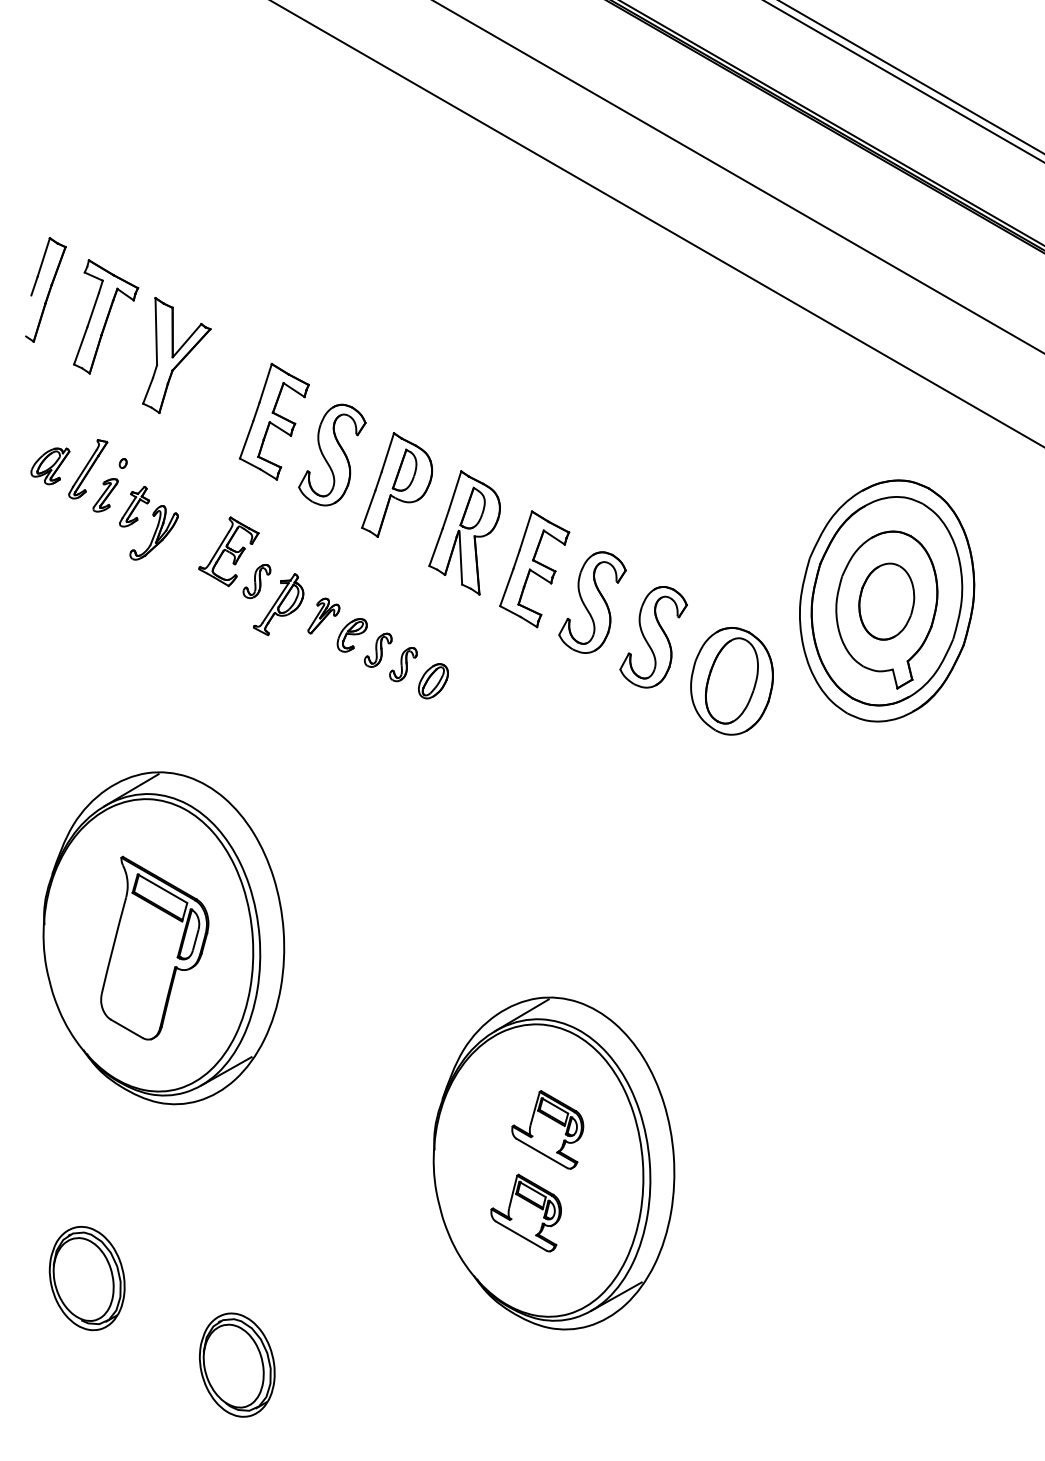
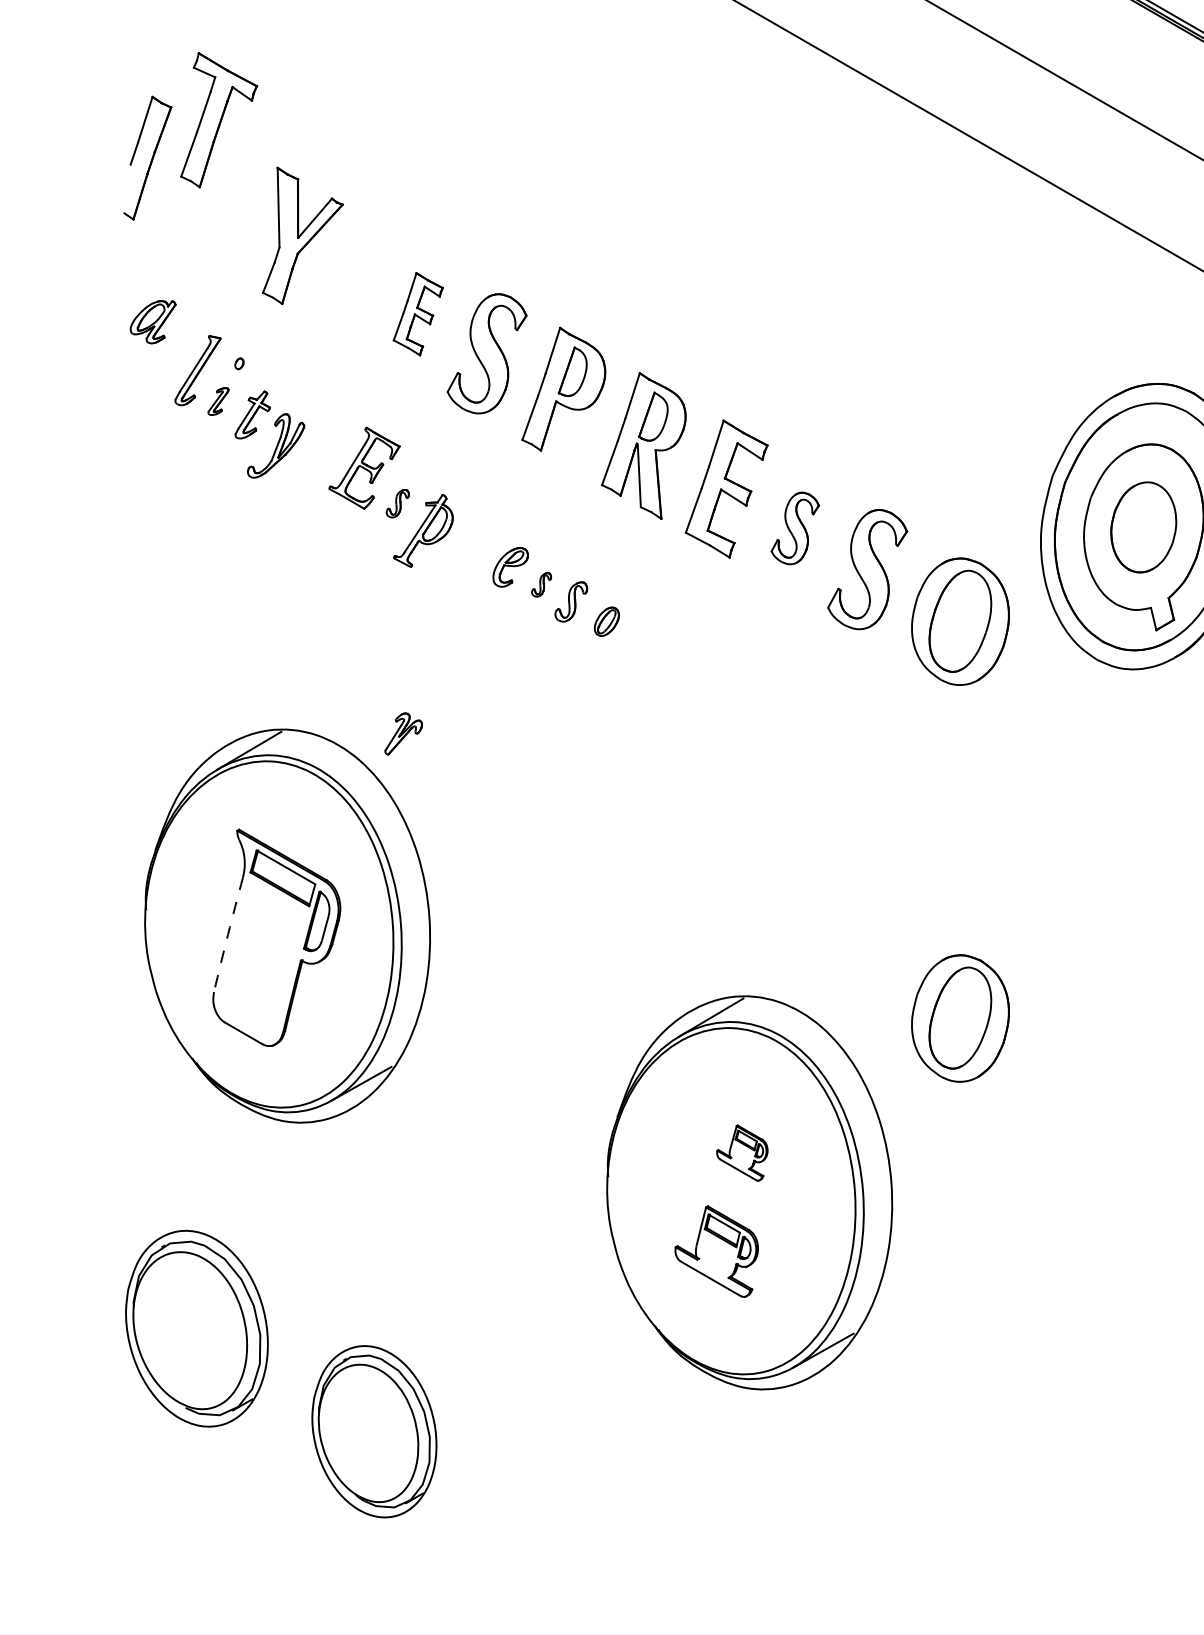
part: (106, 316) -> (219, 119), moved
part: (273, 421) -> (417, 314), size x0.6
part: (50, 466) -> (153, 322), moved
part: (105, 495) -> (218, 401), size x0.7
part: (256, 581) -> (397, 503), size x0.7
part: (592, 602) -> (795, 528), size x0.6
part: (323, 615) -> (403, 733), moved
part: (378, 649) -> (541, 584), size x0.6
part: (433, 681) -> (606, 621), size x0.7
arc: (113, 945) -> (227, 934), solid -> dashed
part: (731, 1016) -> (959, 1018), added
part: (547, 1129) -> (741, 1152), size x0.6
part: (86, 1278) -> (195, 1329), size x1.6
part: (237, 1364) -> (374, 1430), size x1.4

